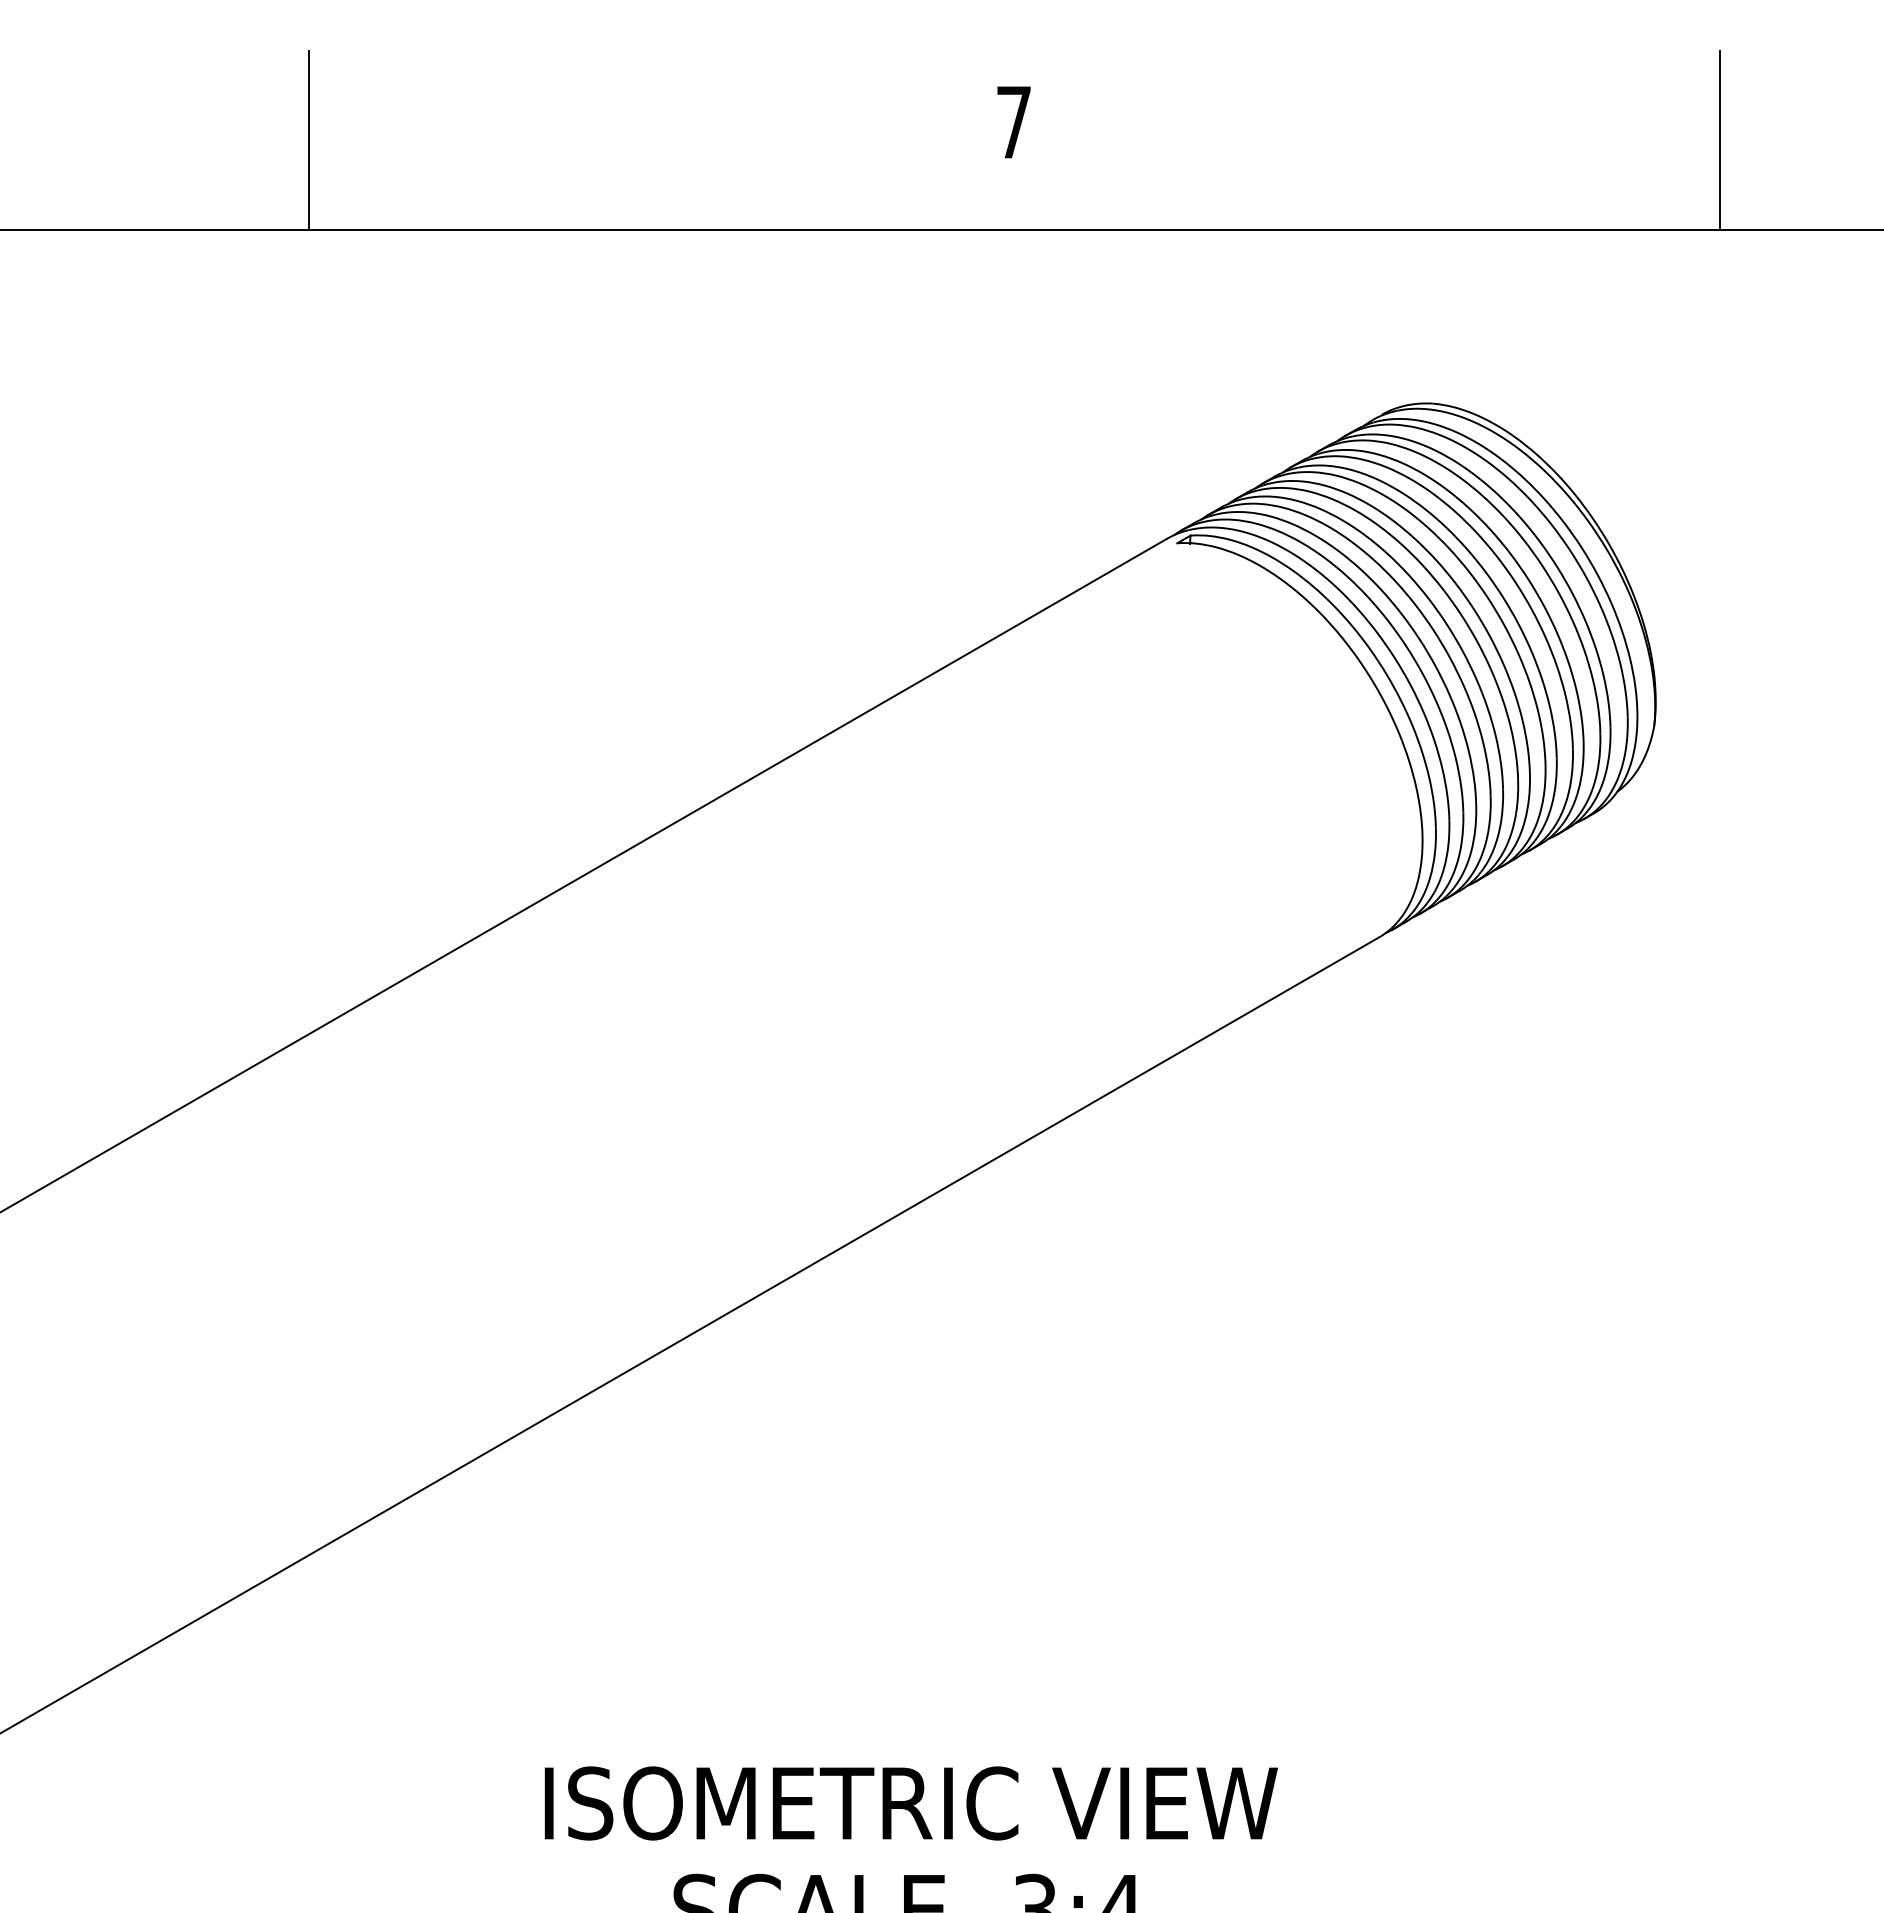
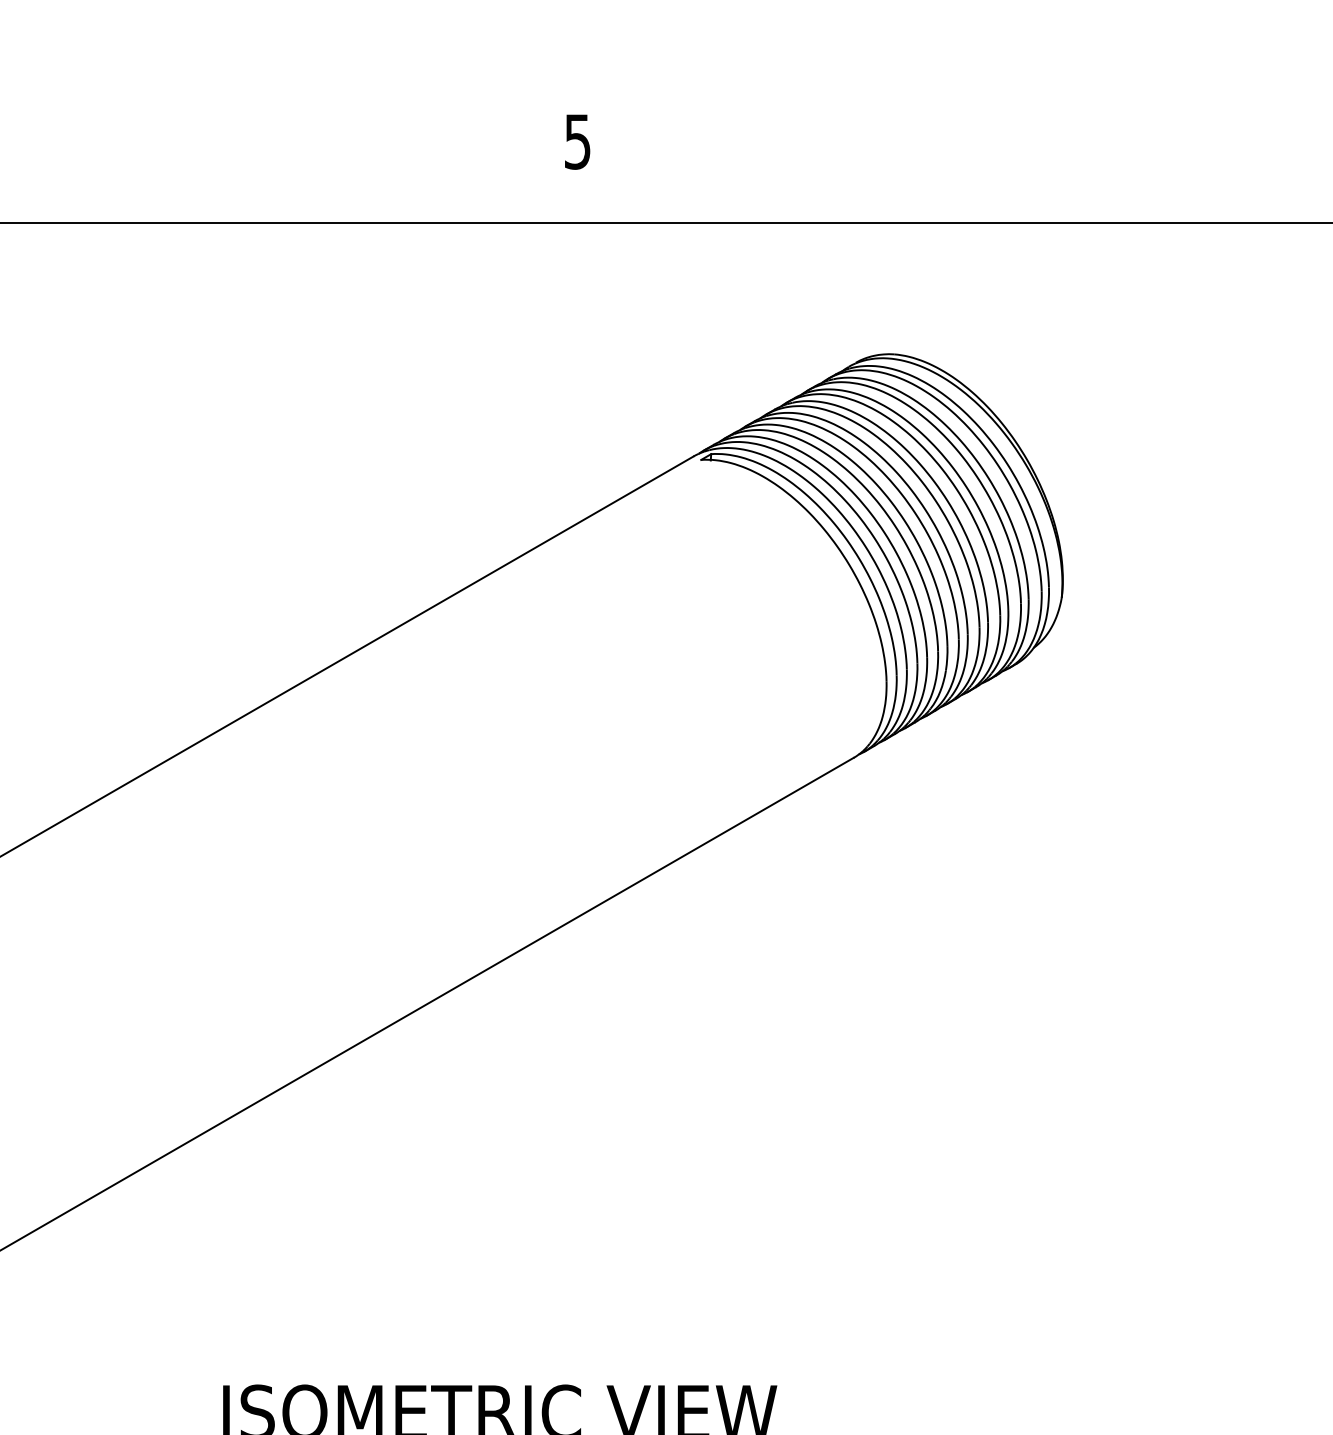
text: (1013, 122) -> (577, 141), 7 -> 5
line: (308, 139) -> (44, 154), removed
line: (1719, 139) -> (1111, 154), removed

